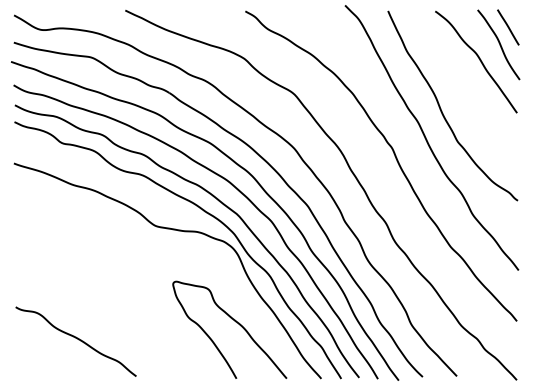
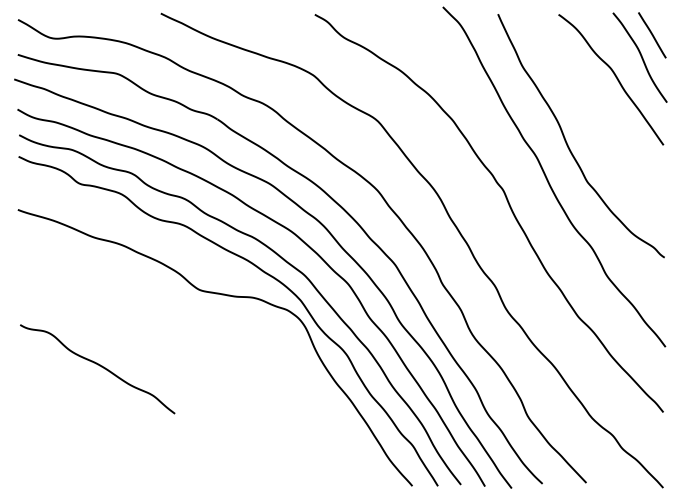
curve: (235, 322) -> (302, 413), removed
curve: (77, 339) -> (99, 366), moved

